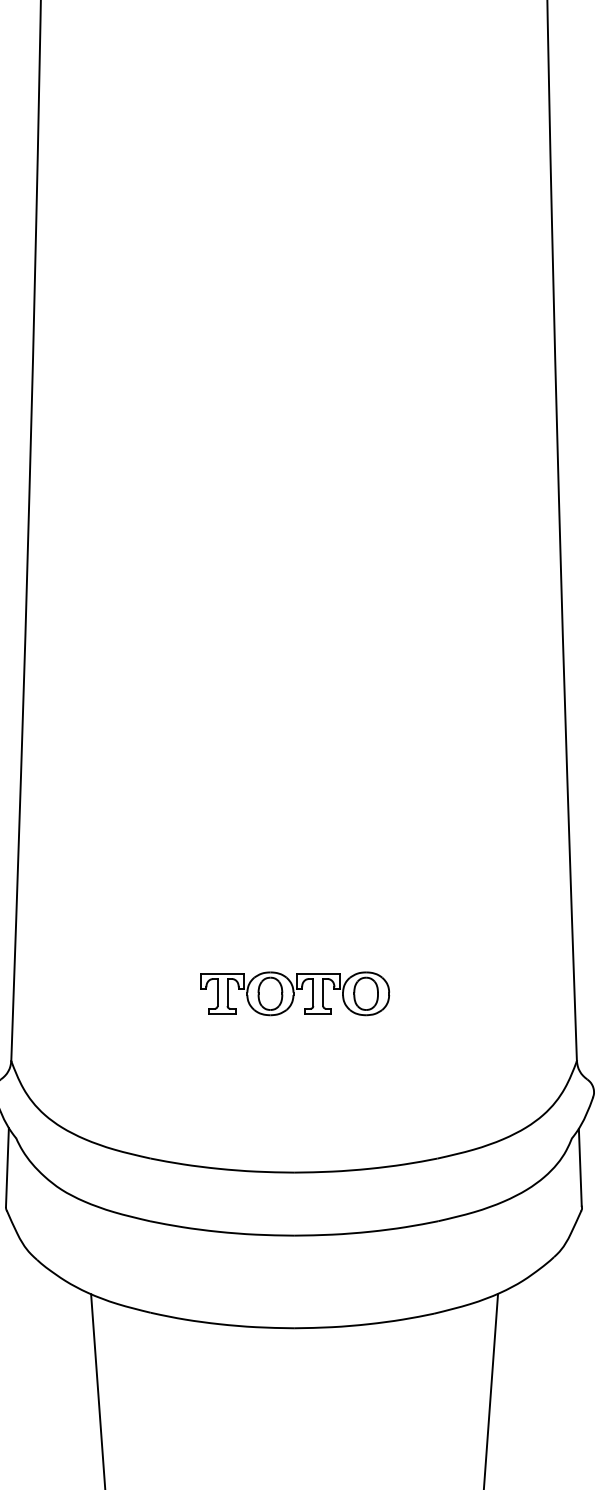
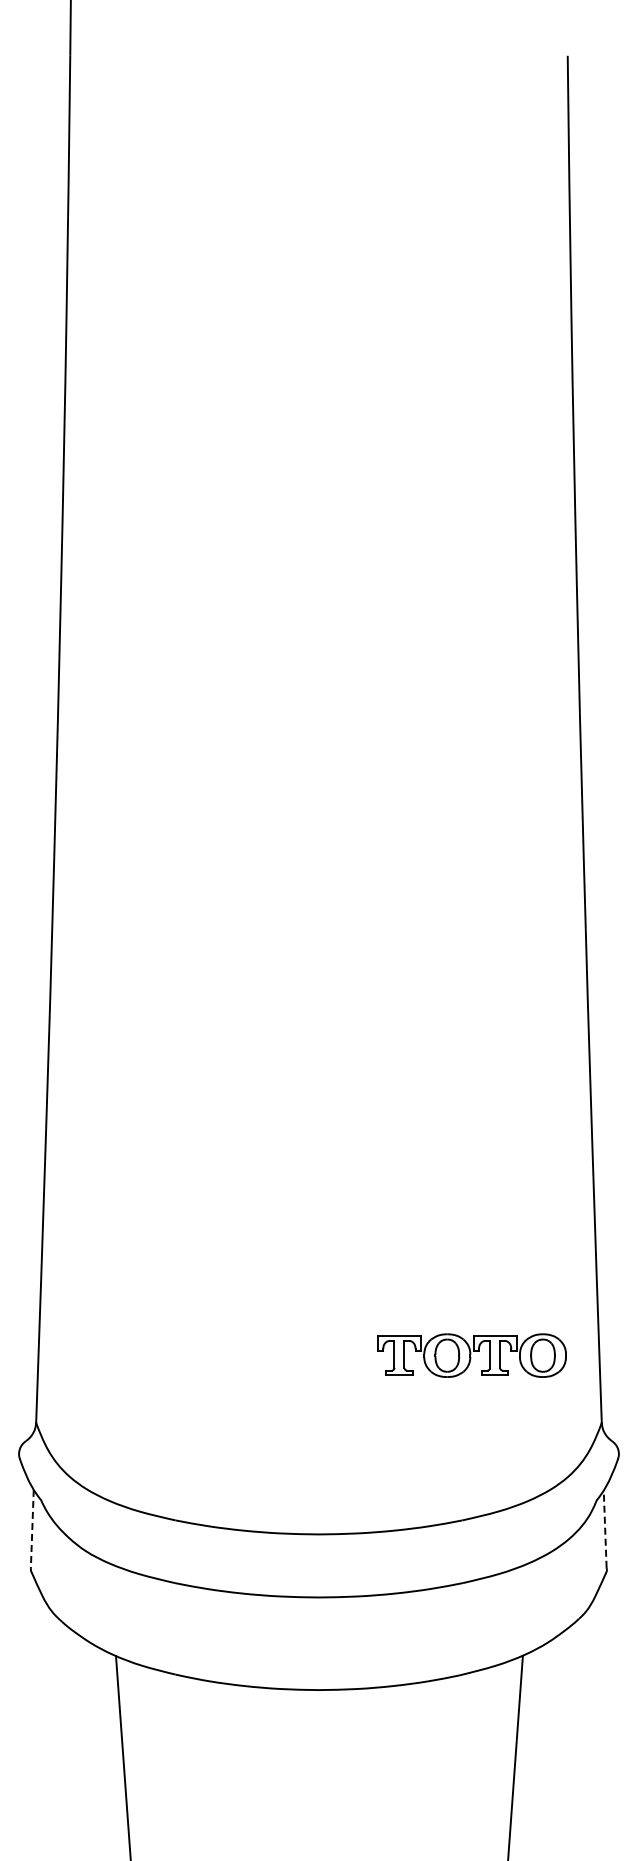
part: (294, 993) -> (471, 1355), moved
line: (7, 1167) -> (32, 1529), solid -> dashed
line: (580, 1167) -> (605, 1529), solid -> dashed

